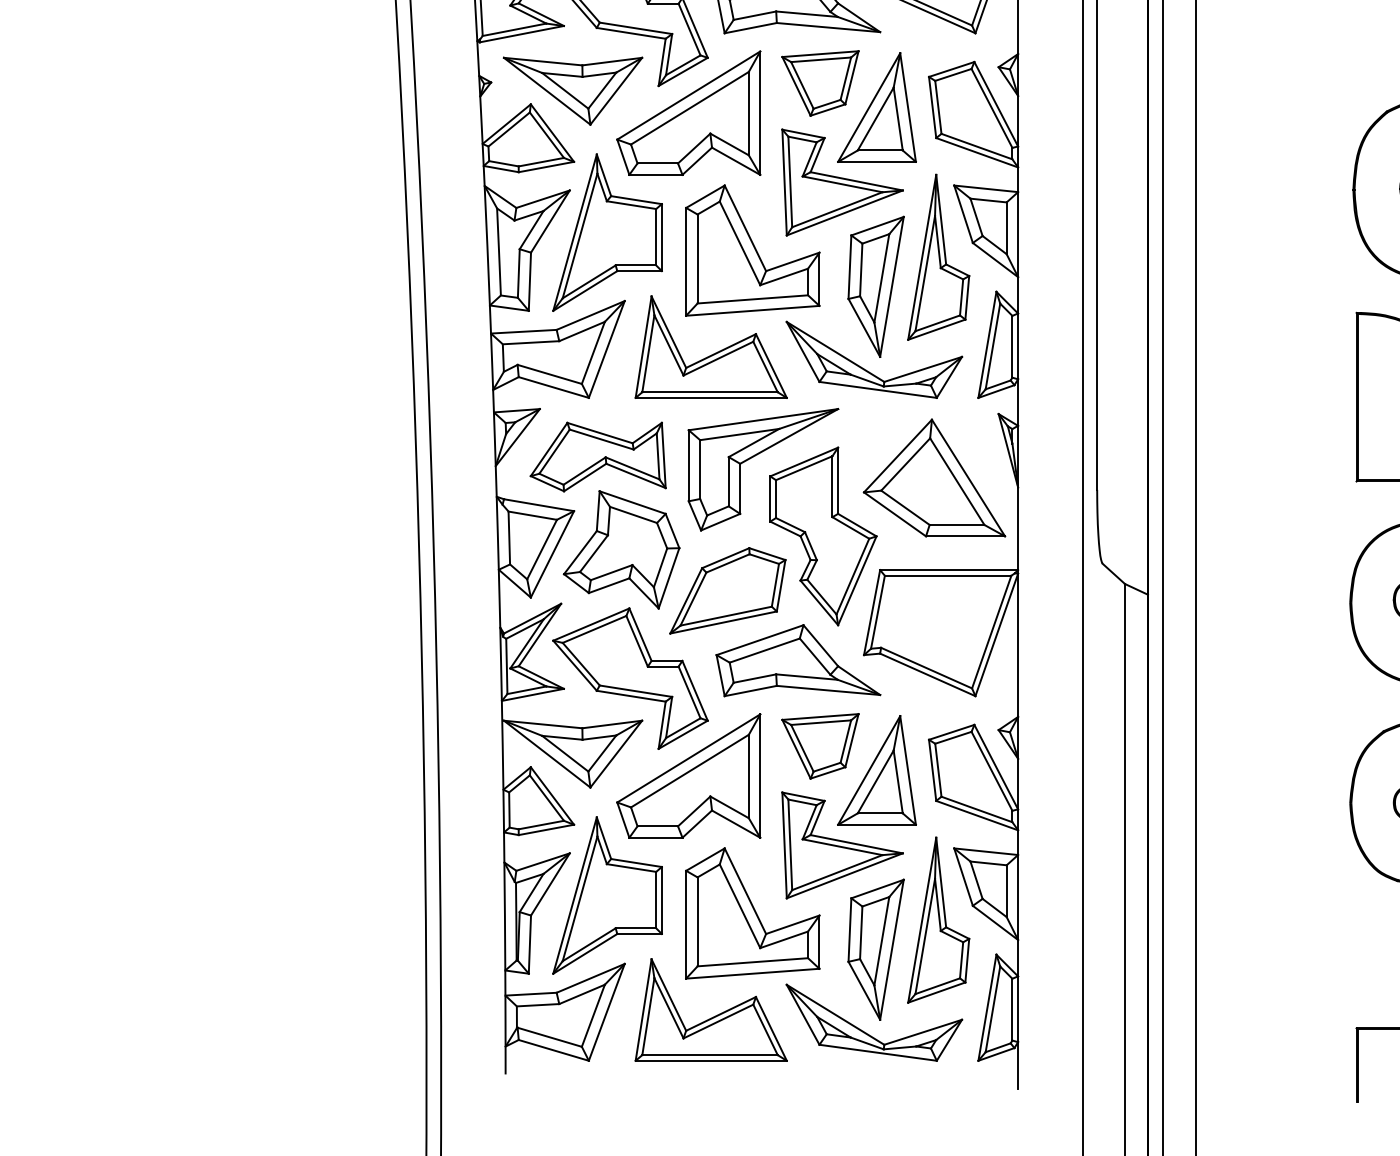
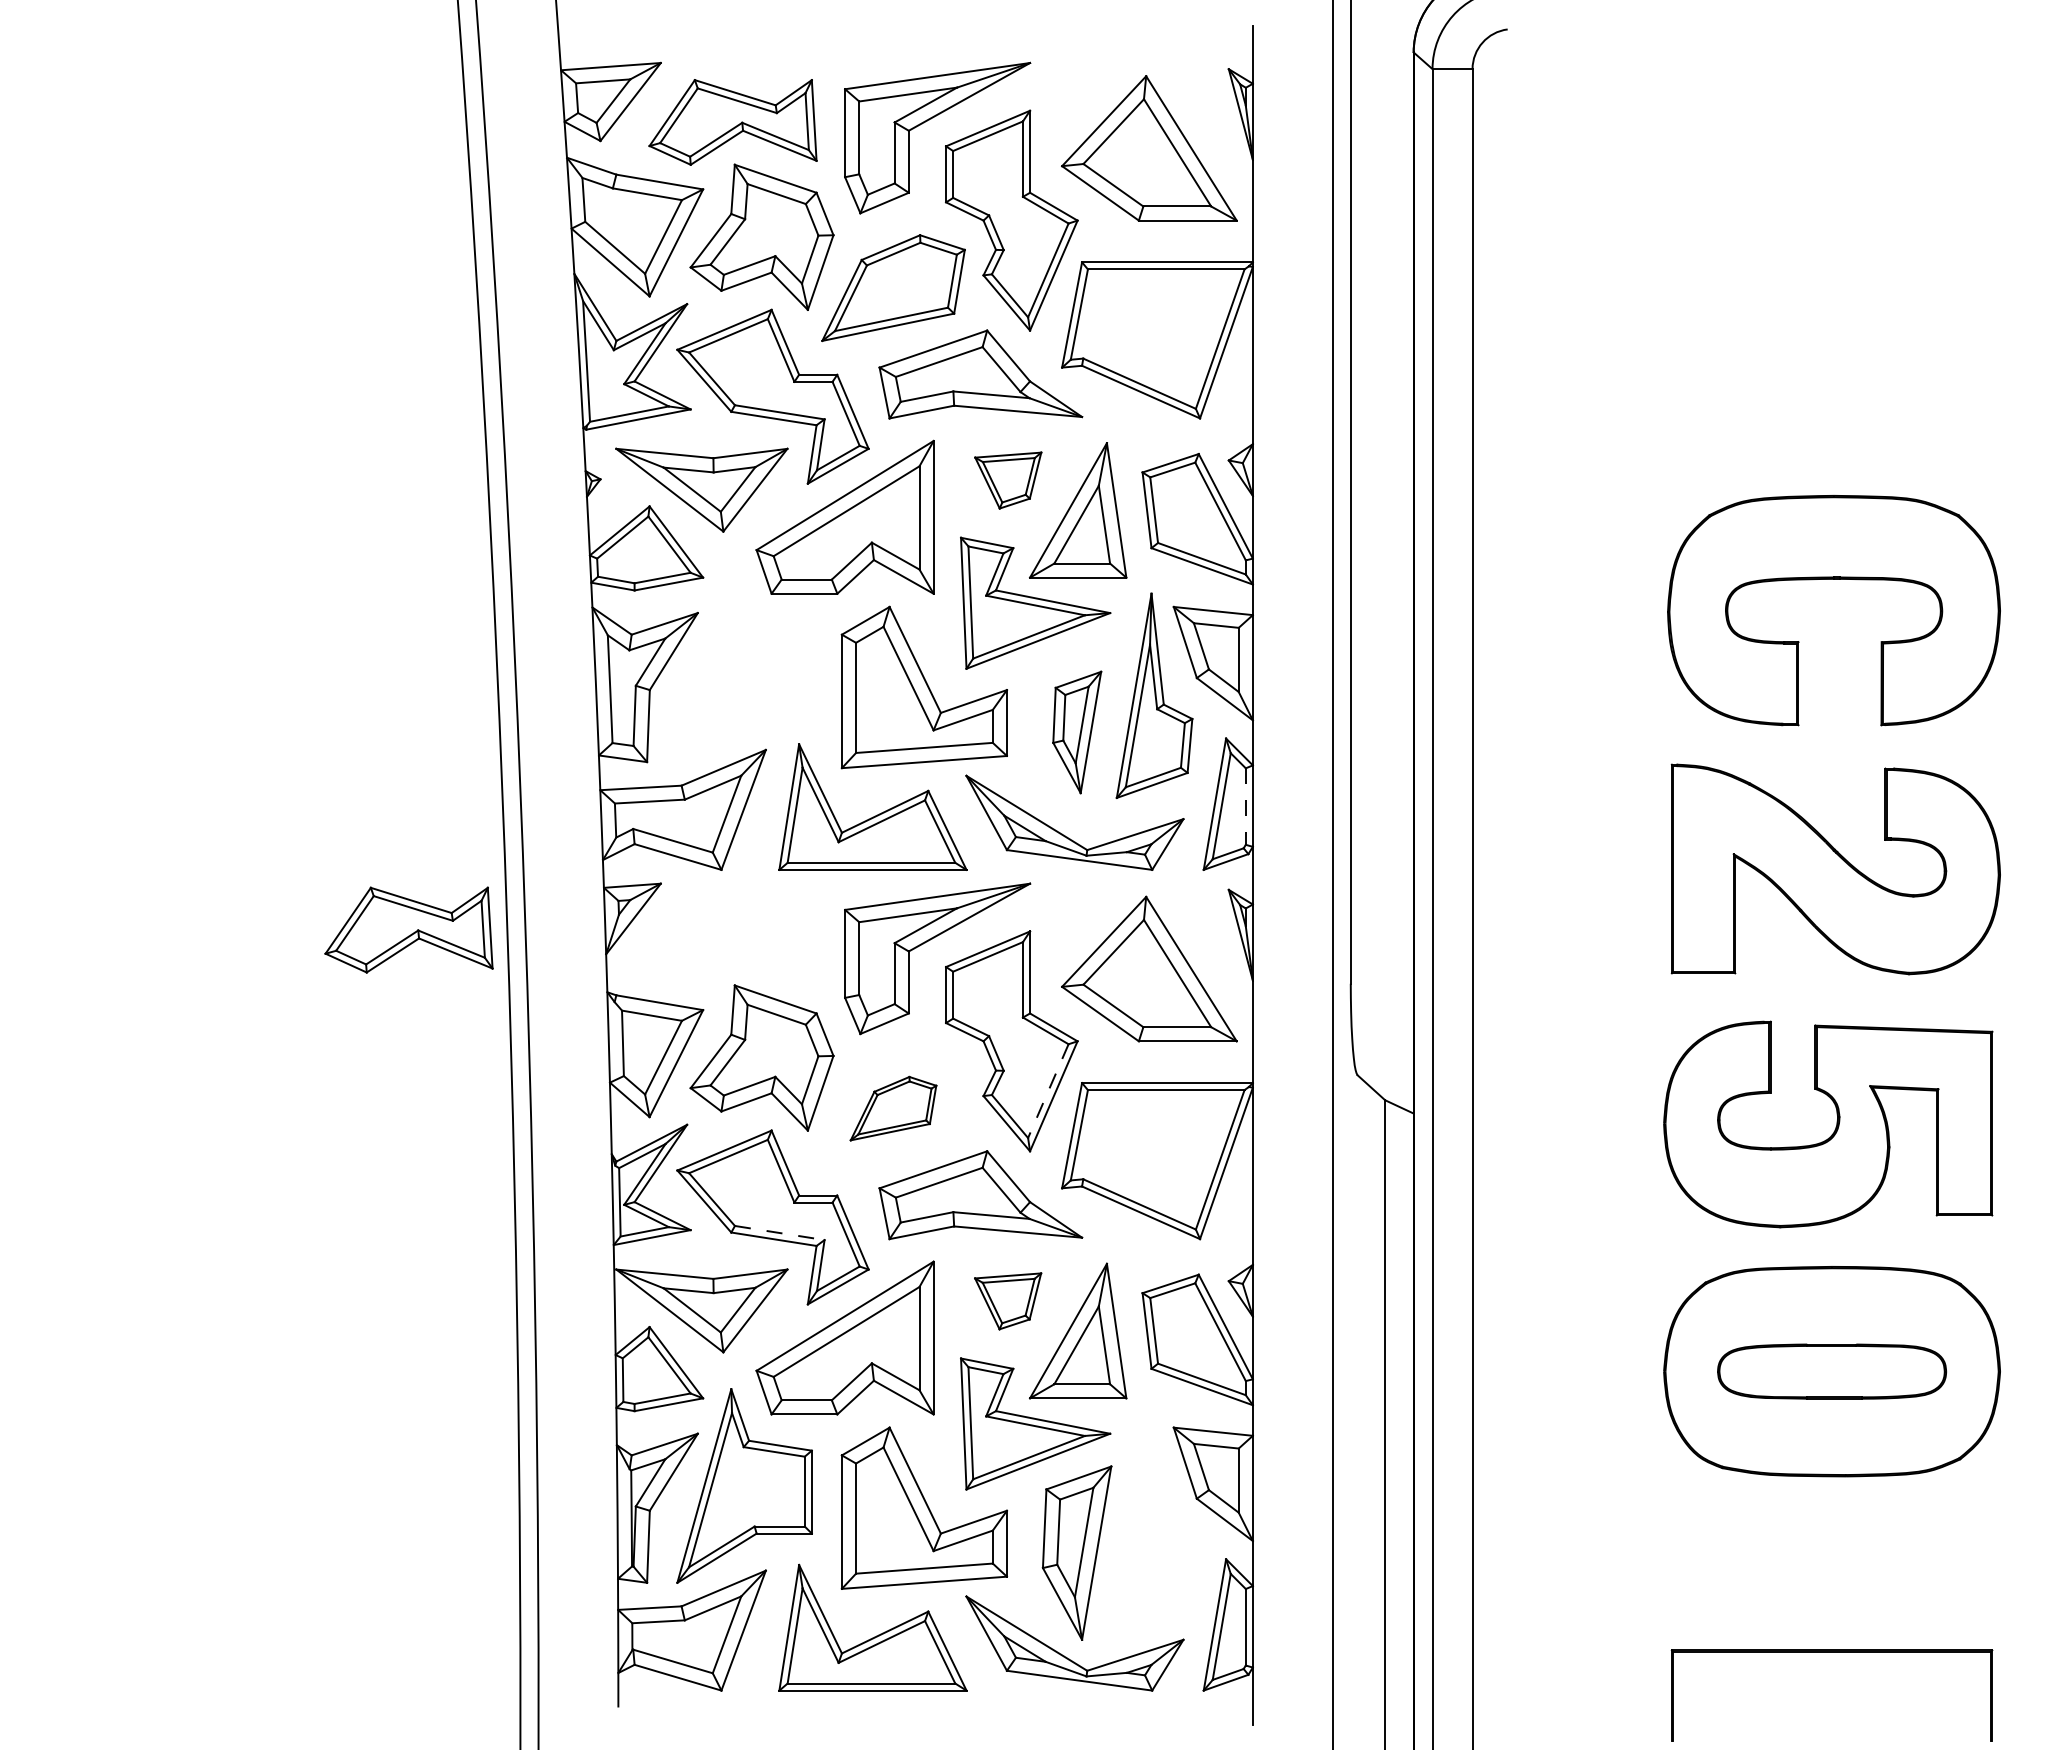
part: (820, 83) -> (1008, 480), size x0.7
part: (607, 232) -> (744, 665), removed
part: (876, 286) -> (1077, 732), size x0.7
line: (1012, 347) -> (1245, 807), solid -> dashed
part: (597, 456) -> (408, 929), moved
line: (853, 576) -> (1048, 1091), solid -> dashed
part: (727, 590) -> (893, 1108), size x0.6
line: (636, 691) -> (780, 1233), solid -> dashed
part: (819, 746) -> (1007, 1301), size x0.7
part: (938, 920) -> (1154, 1516), removed

